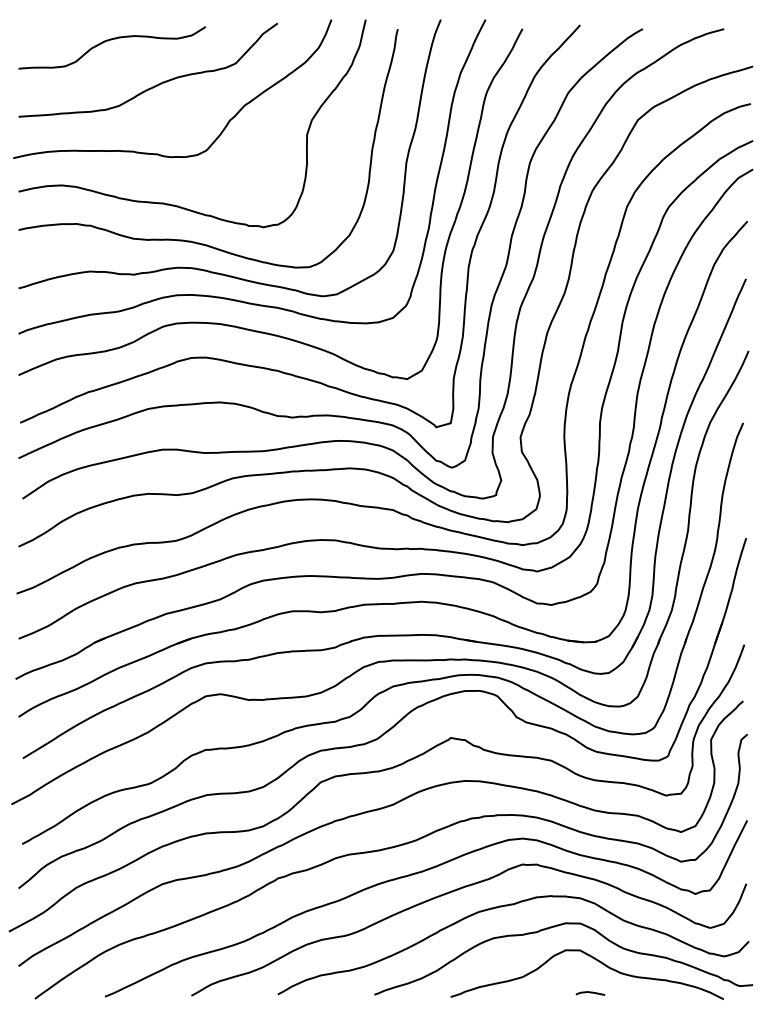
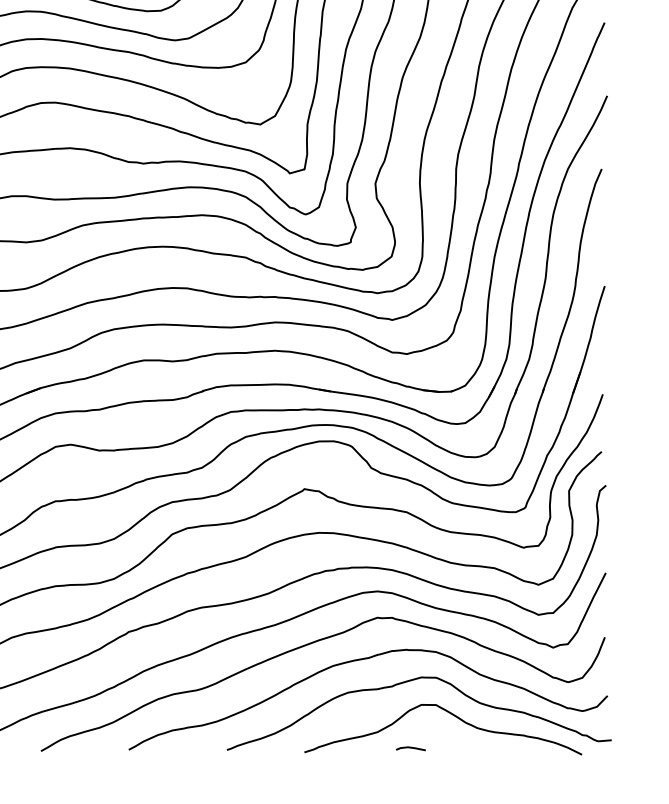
line: (590, 993) -> (410, 748), moved

